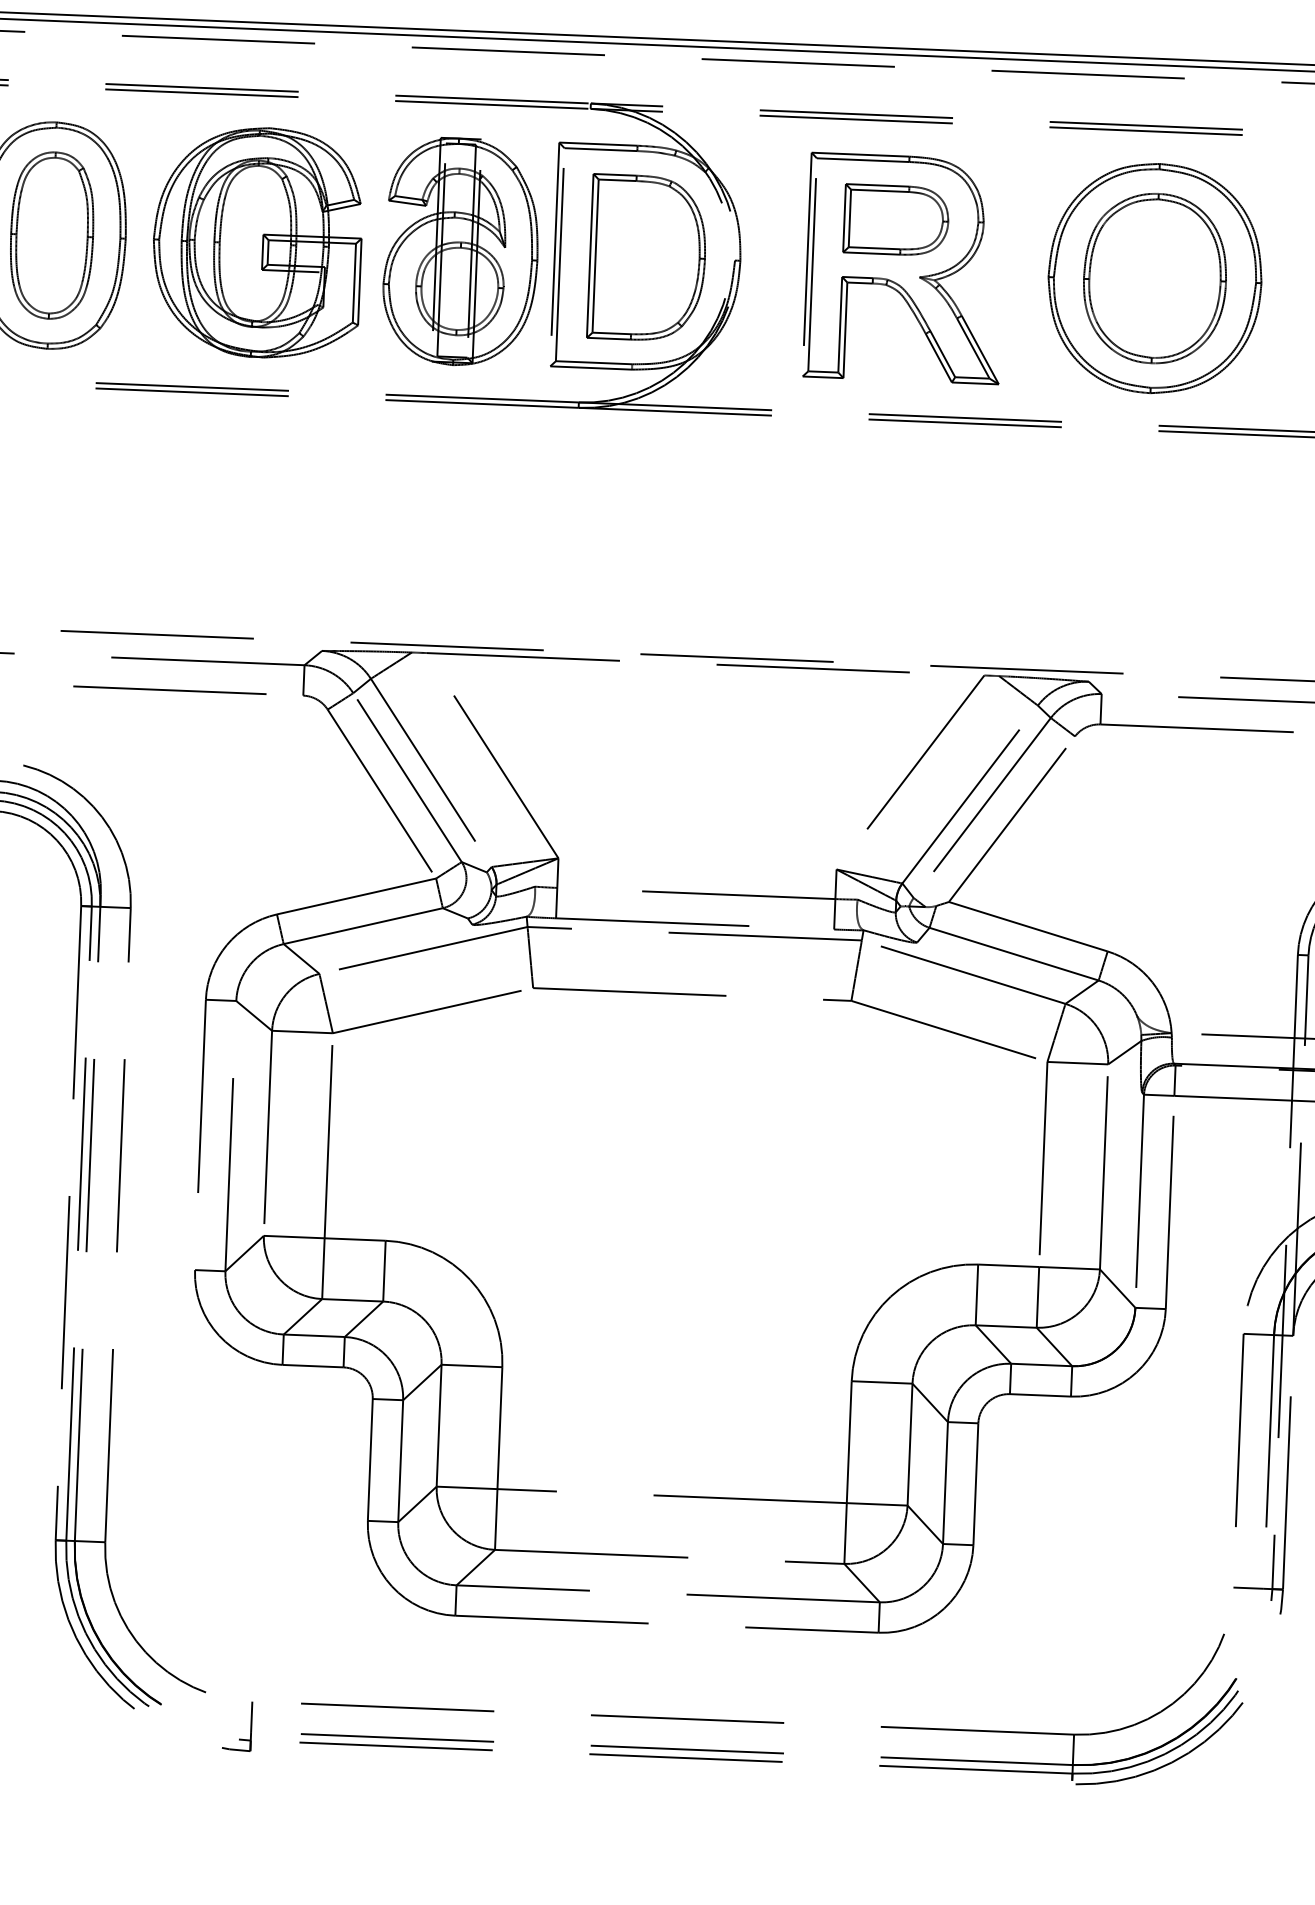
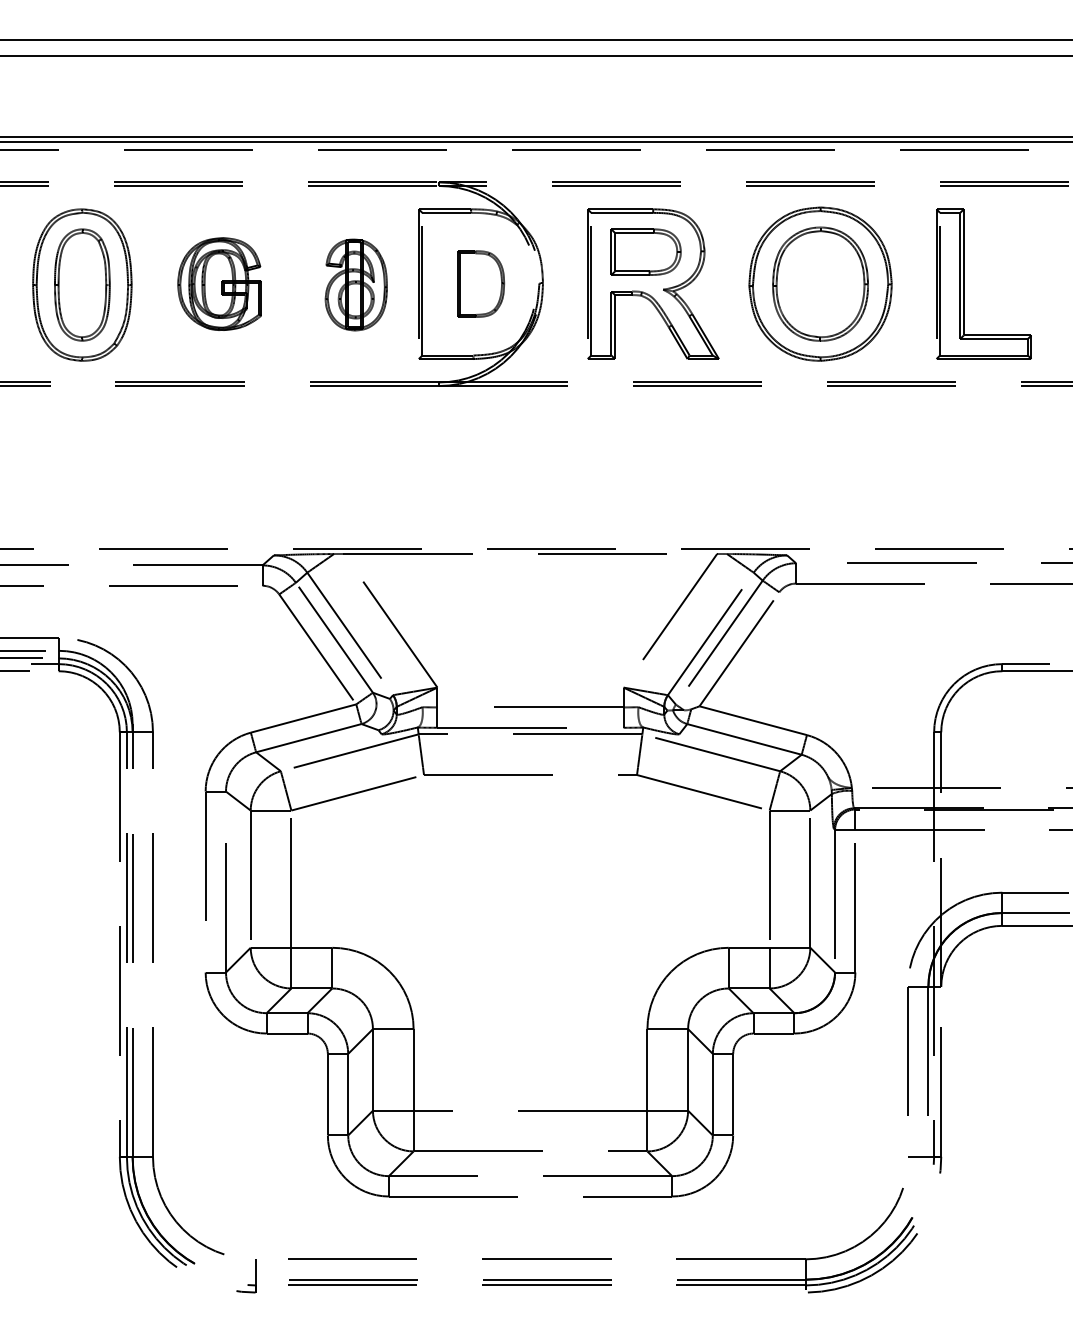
part: (257, 241) -> (219, 283), size x0.6
part: (461, 251) -> (356, 284), size x0.6
part: (648, 257) -> (481, 283), size x0.6

